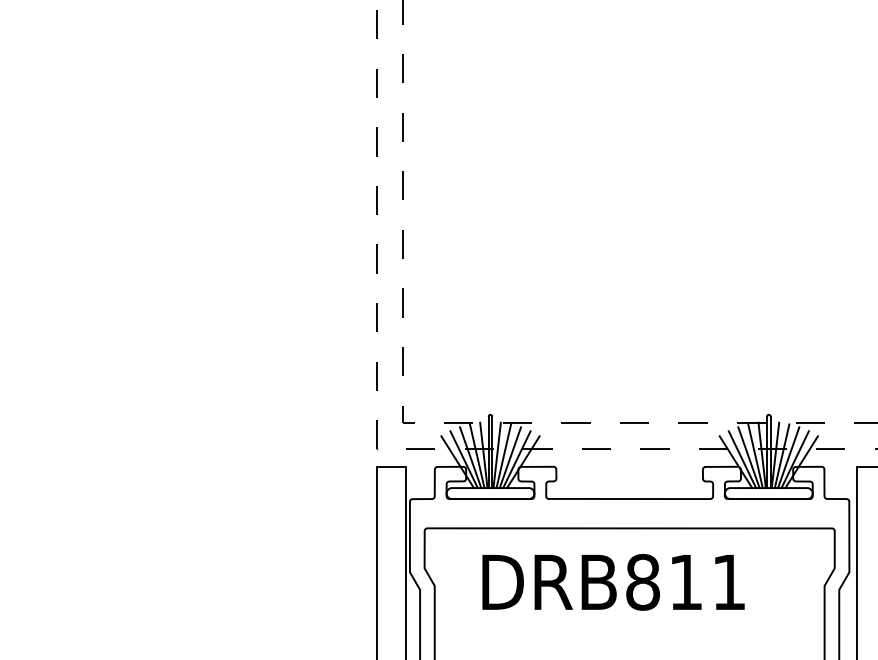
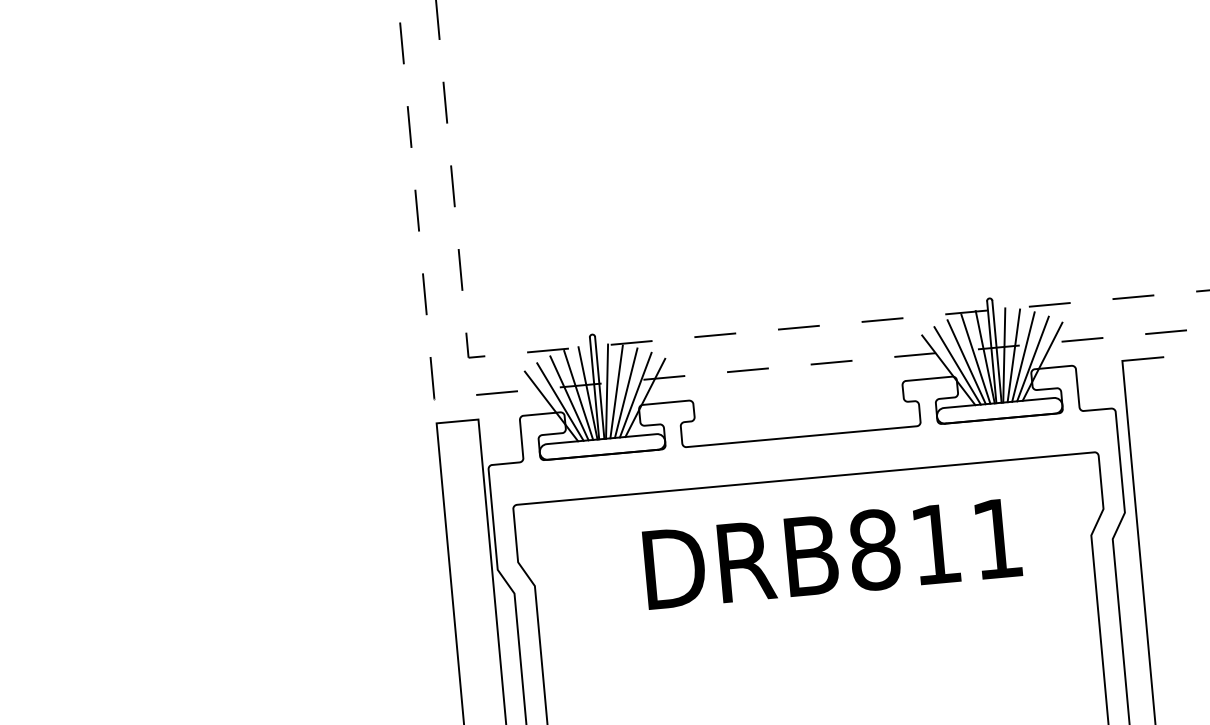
text: (613, 582) -> (832, 554), moved

